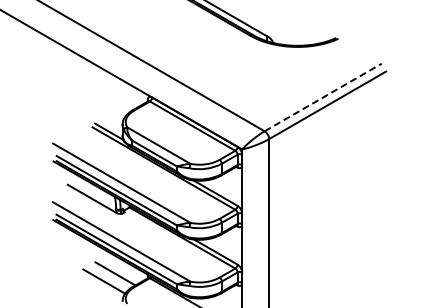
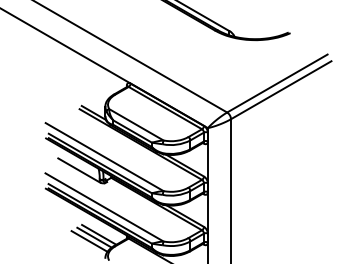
line: (323, 97) -> (277, 83), dashed -> solid
line: (109, 276) -> (94, 237), added

